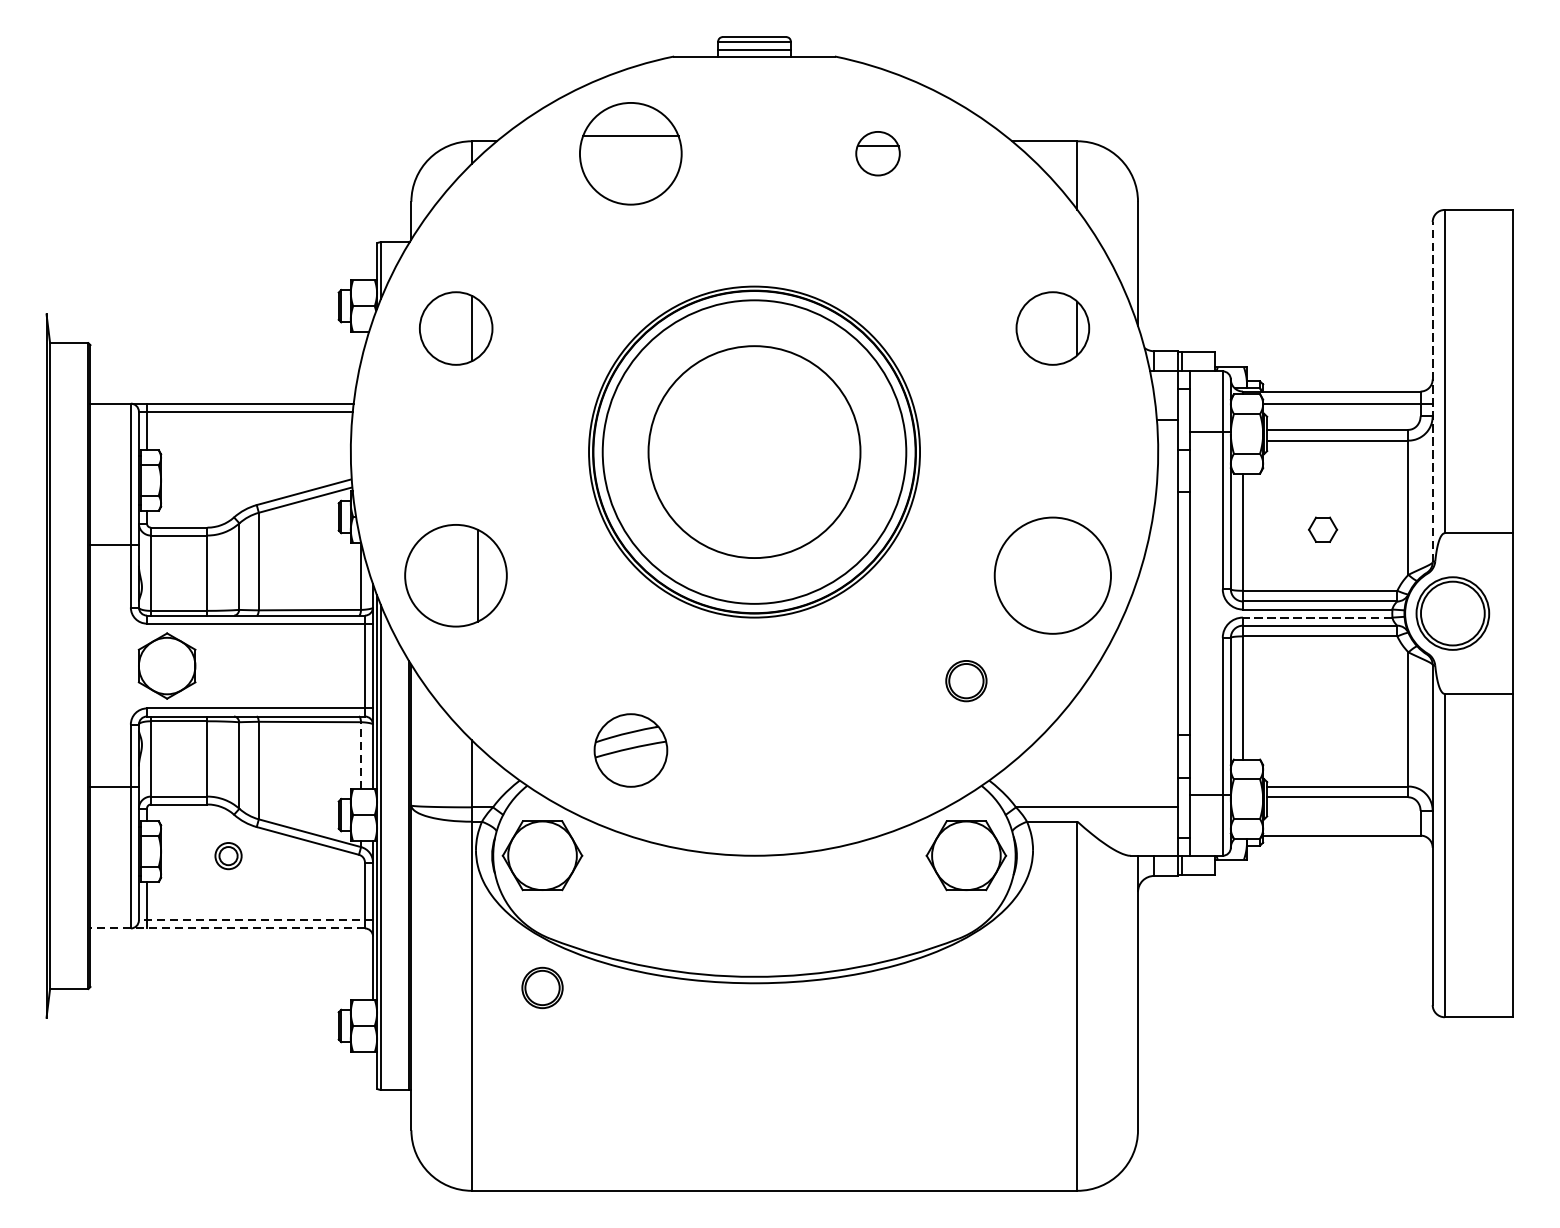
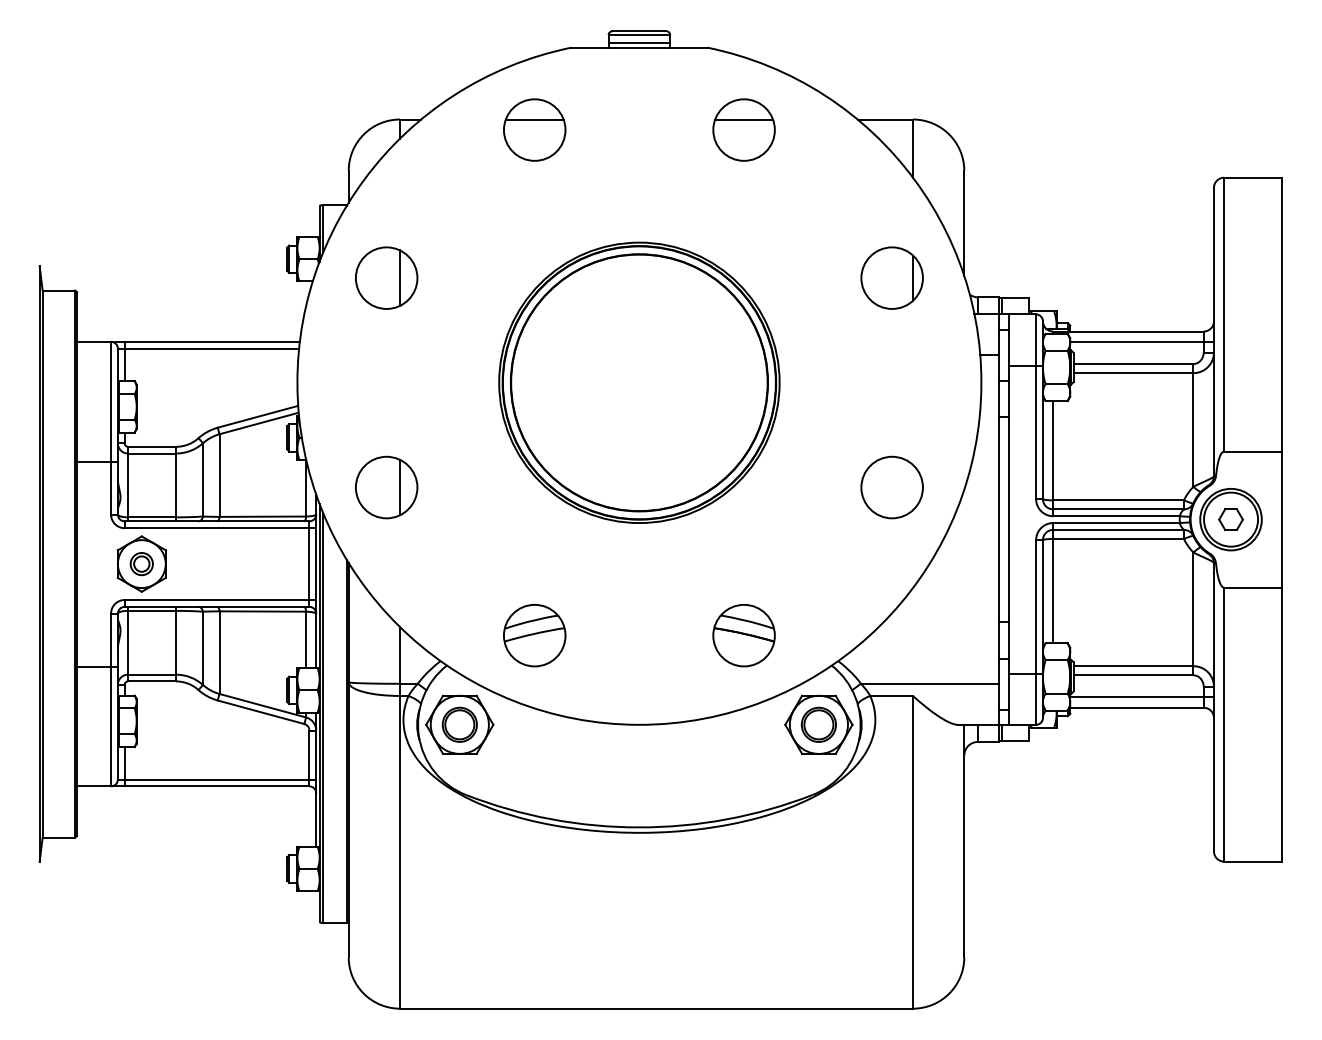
part: (630, 153) -> (534, 129), size x0.71
part: (877, 153) -> (743, 129), size x1.67
line: (1432, 391) -> (1213, 331), dashed -> solid
circle: (754, 451) -> (639, 382), size x1.43
part: (1322, 529) -> (1230, 519), moved
part: (455, 575) -> (386, 487), size x0.71
circle: (1052, 575) -> (891, 487), size x0.62
line: (1317, 618) -> (1116, 523), dashed -> solid
part: (965, 680) -> (818, 724), moved
part: (877, 750) -> (743, 635), added
line: (361, 755) -> (306, 639), dashed -> solid
line: (1347, 823) -> (1141, 697), added
part: (228, 856) -> (141, 564), moved
line: (255, 920) -> (216, 779), dashed -> solid
line: (226, 928) -> (192, 786), dashed -> solid
part: (542, 987) -> (459, 724), moved

